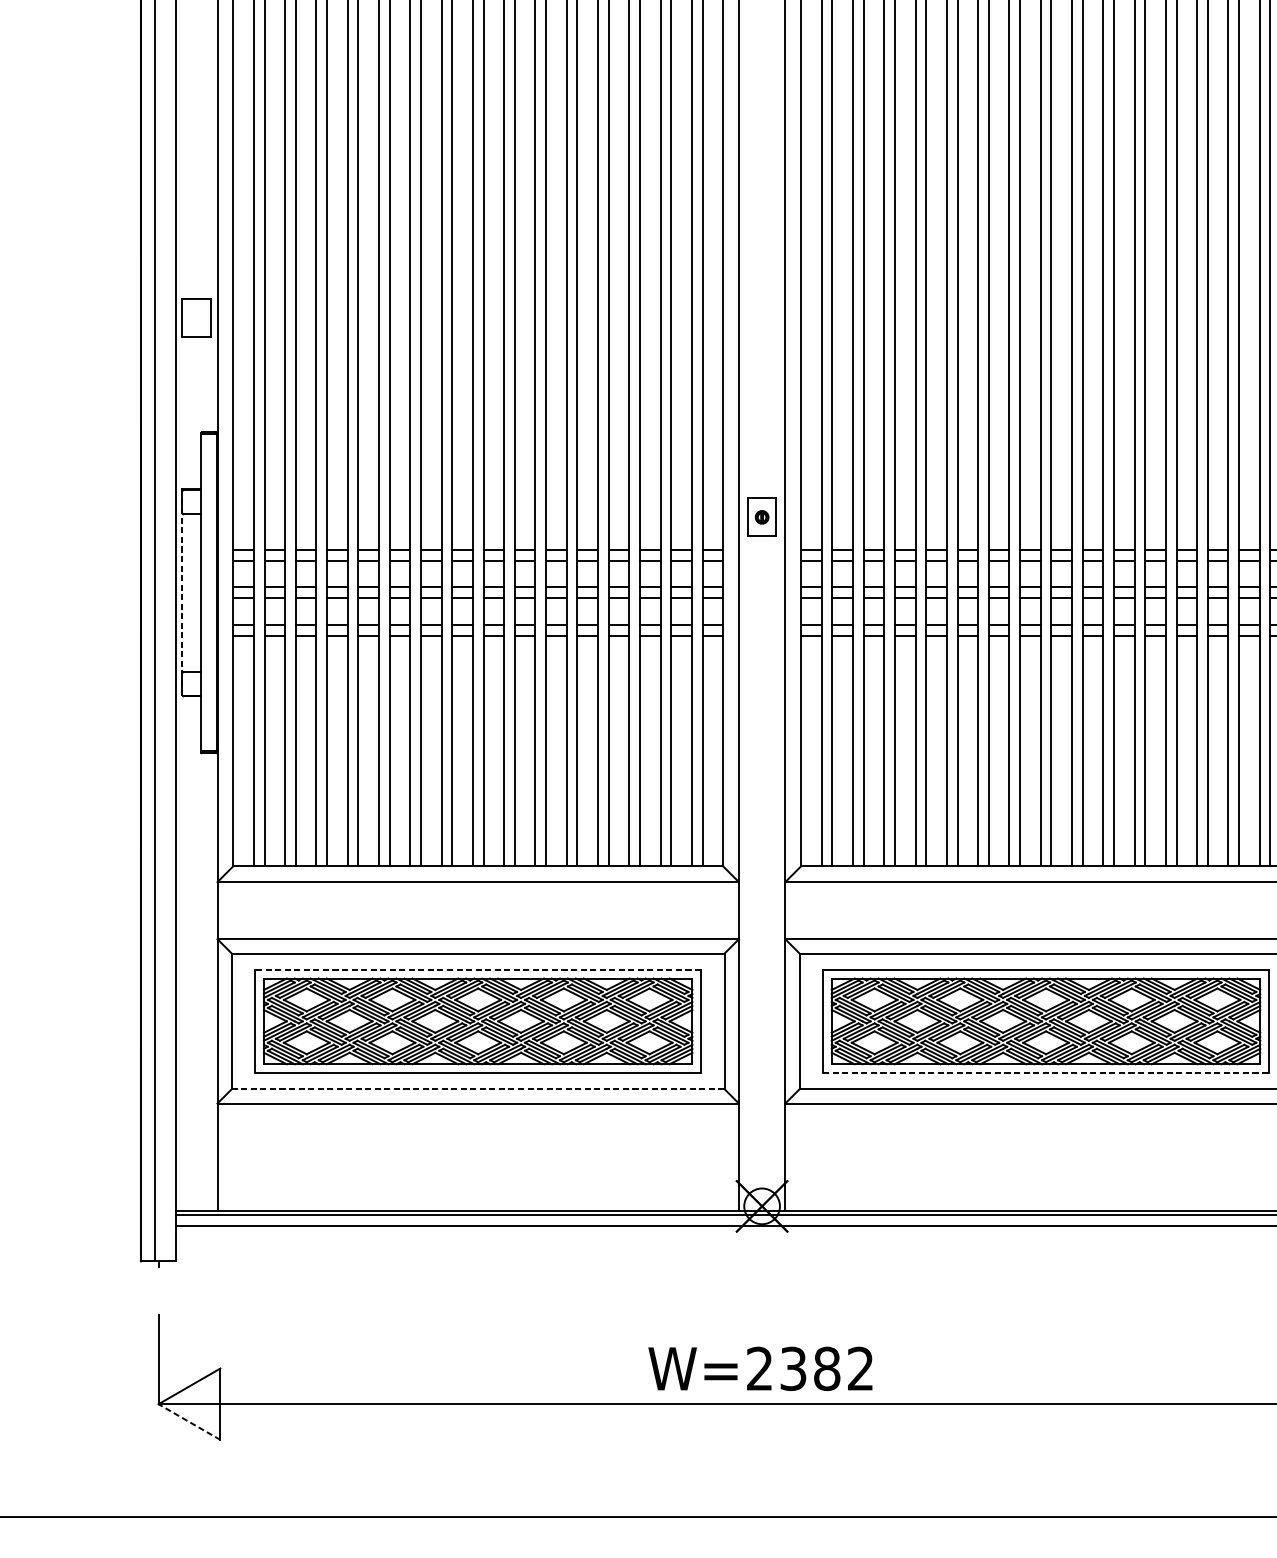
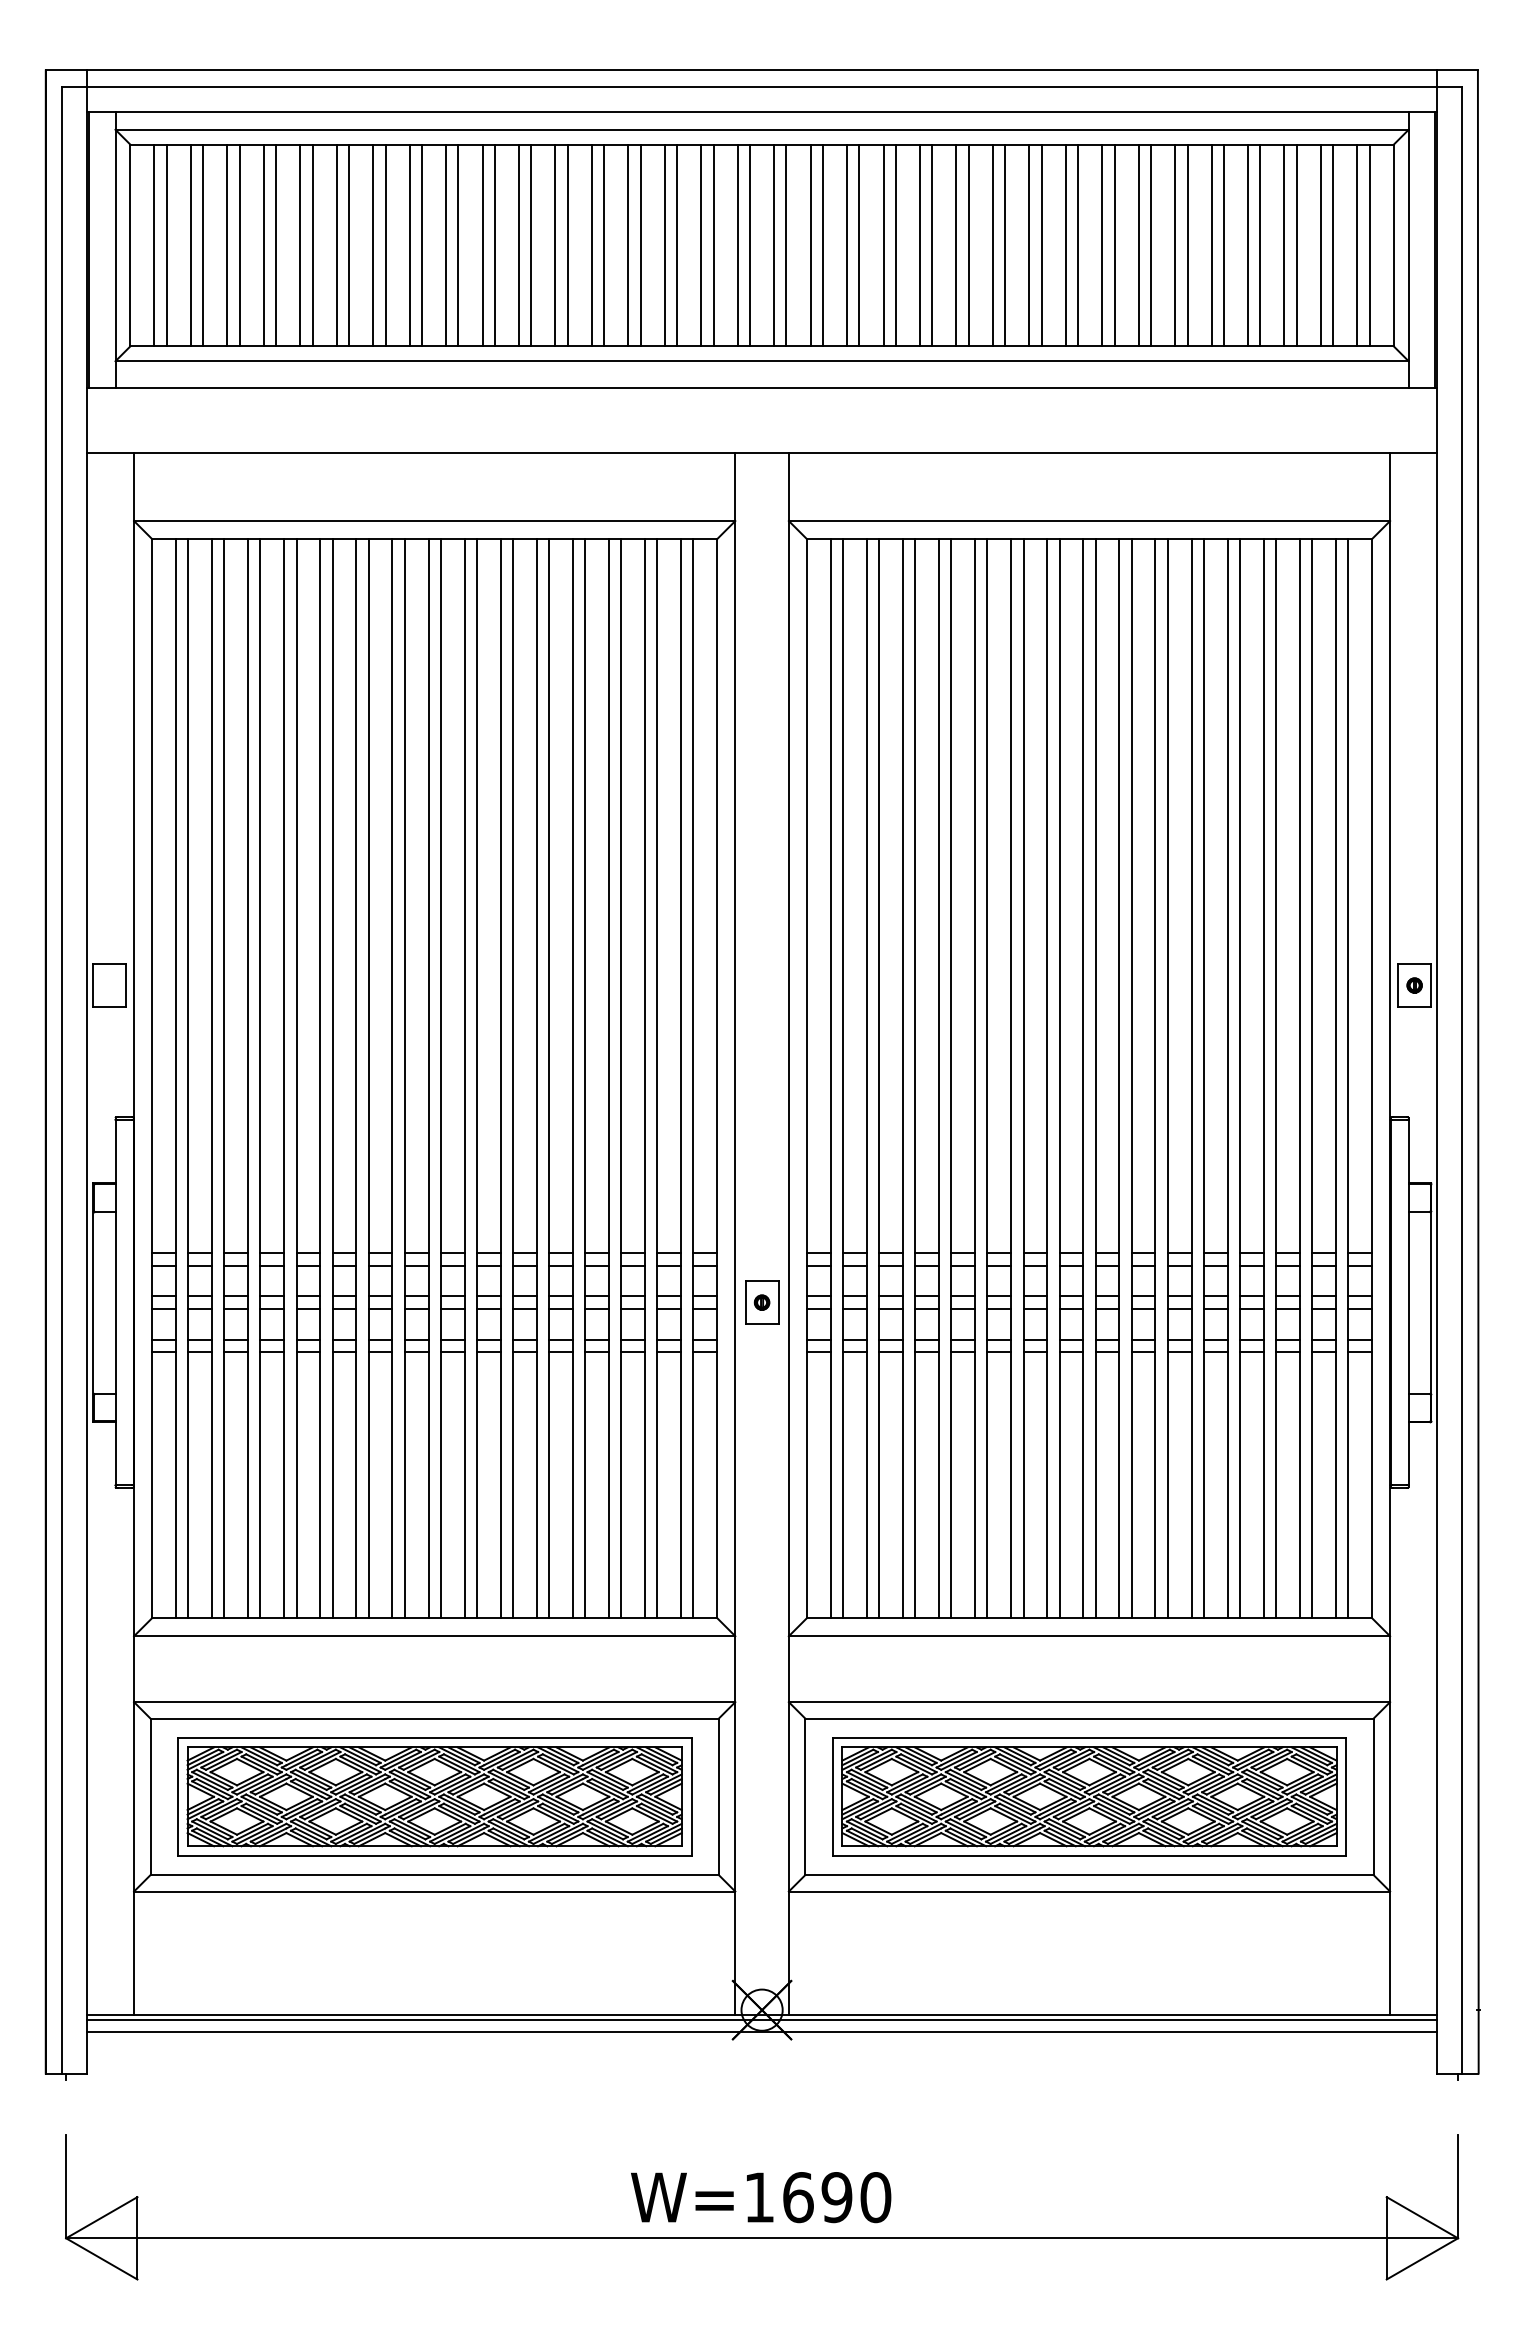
part: (762, 517) -> (762, 1302), moved
line: (182, 592) -> (93, 1302), dashed -> solid
line: (478, 969) -> (434, 1737), dashed -> solid
line: (1046, 1073) -> (1089, 1856), dashed -> solid
line: (478, 1089) -> (435, 1875), dashed -> solid
text: (810, 1368) -> (817, 2197), W=2382 -> W=1690
line: (189, 1421) -> (101, 2258), dashed -> solid

